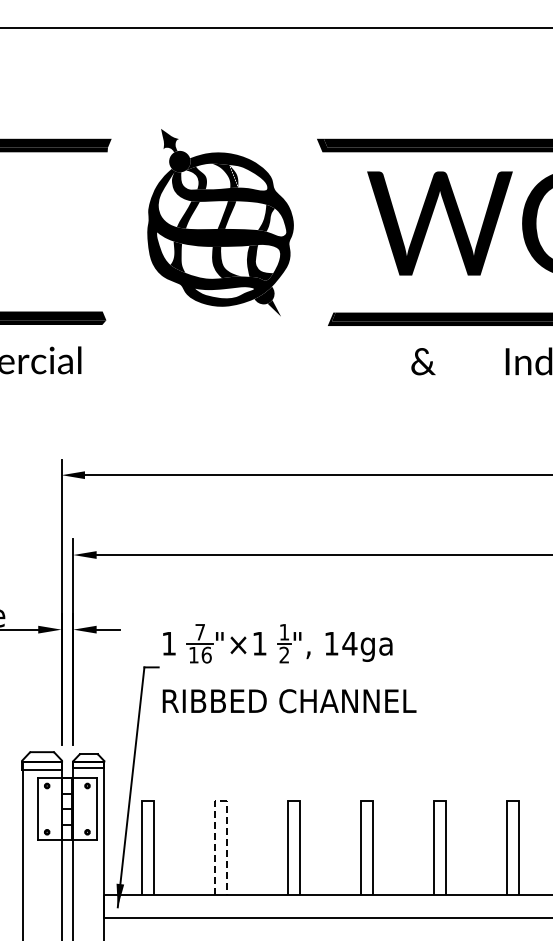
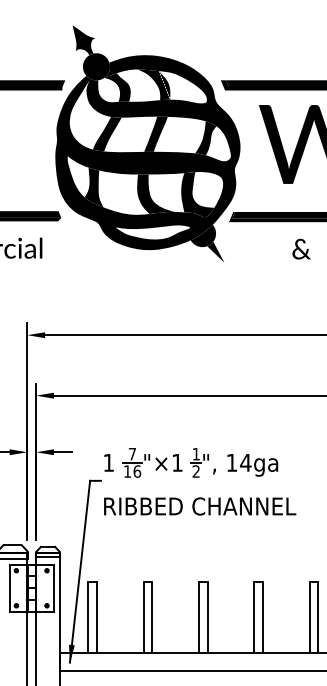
part: (220, 222) -> (147, 143), size x1.67
line: (220, 801) -> (147, 582), dashed -> solid

